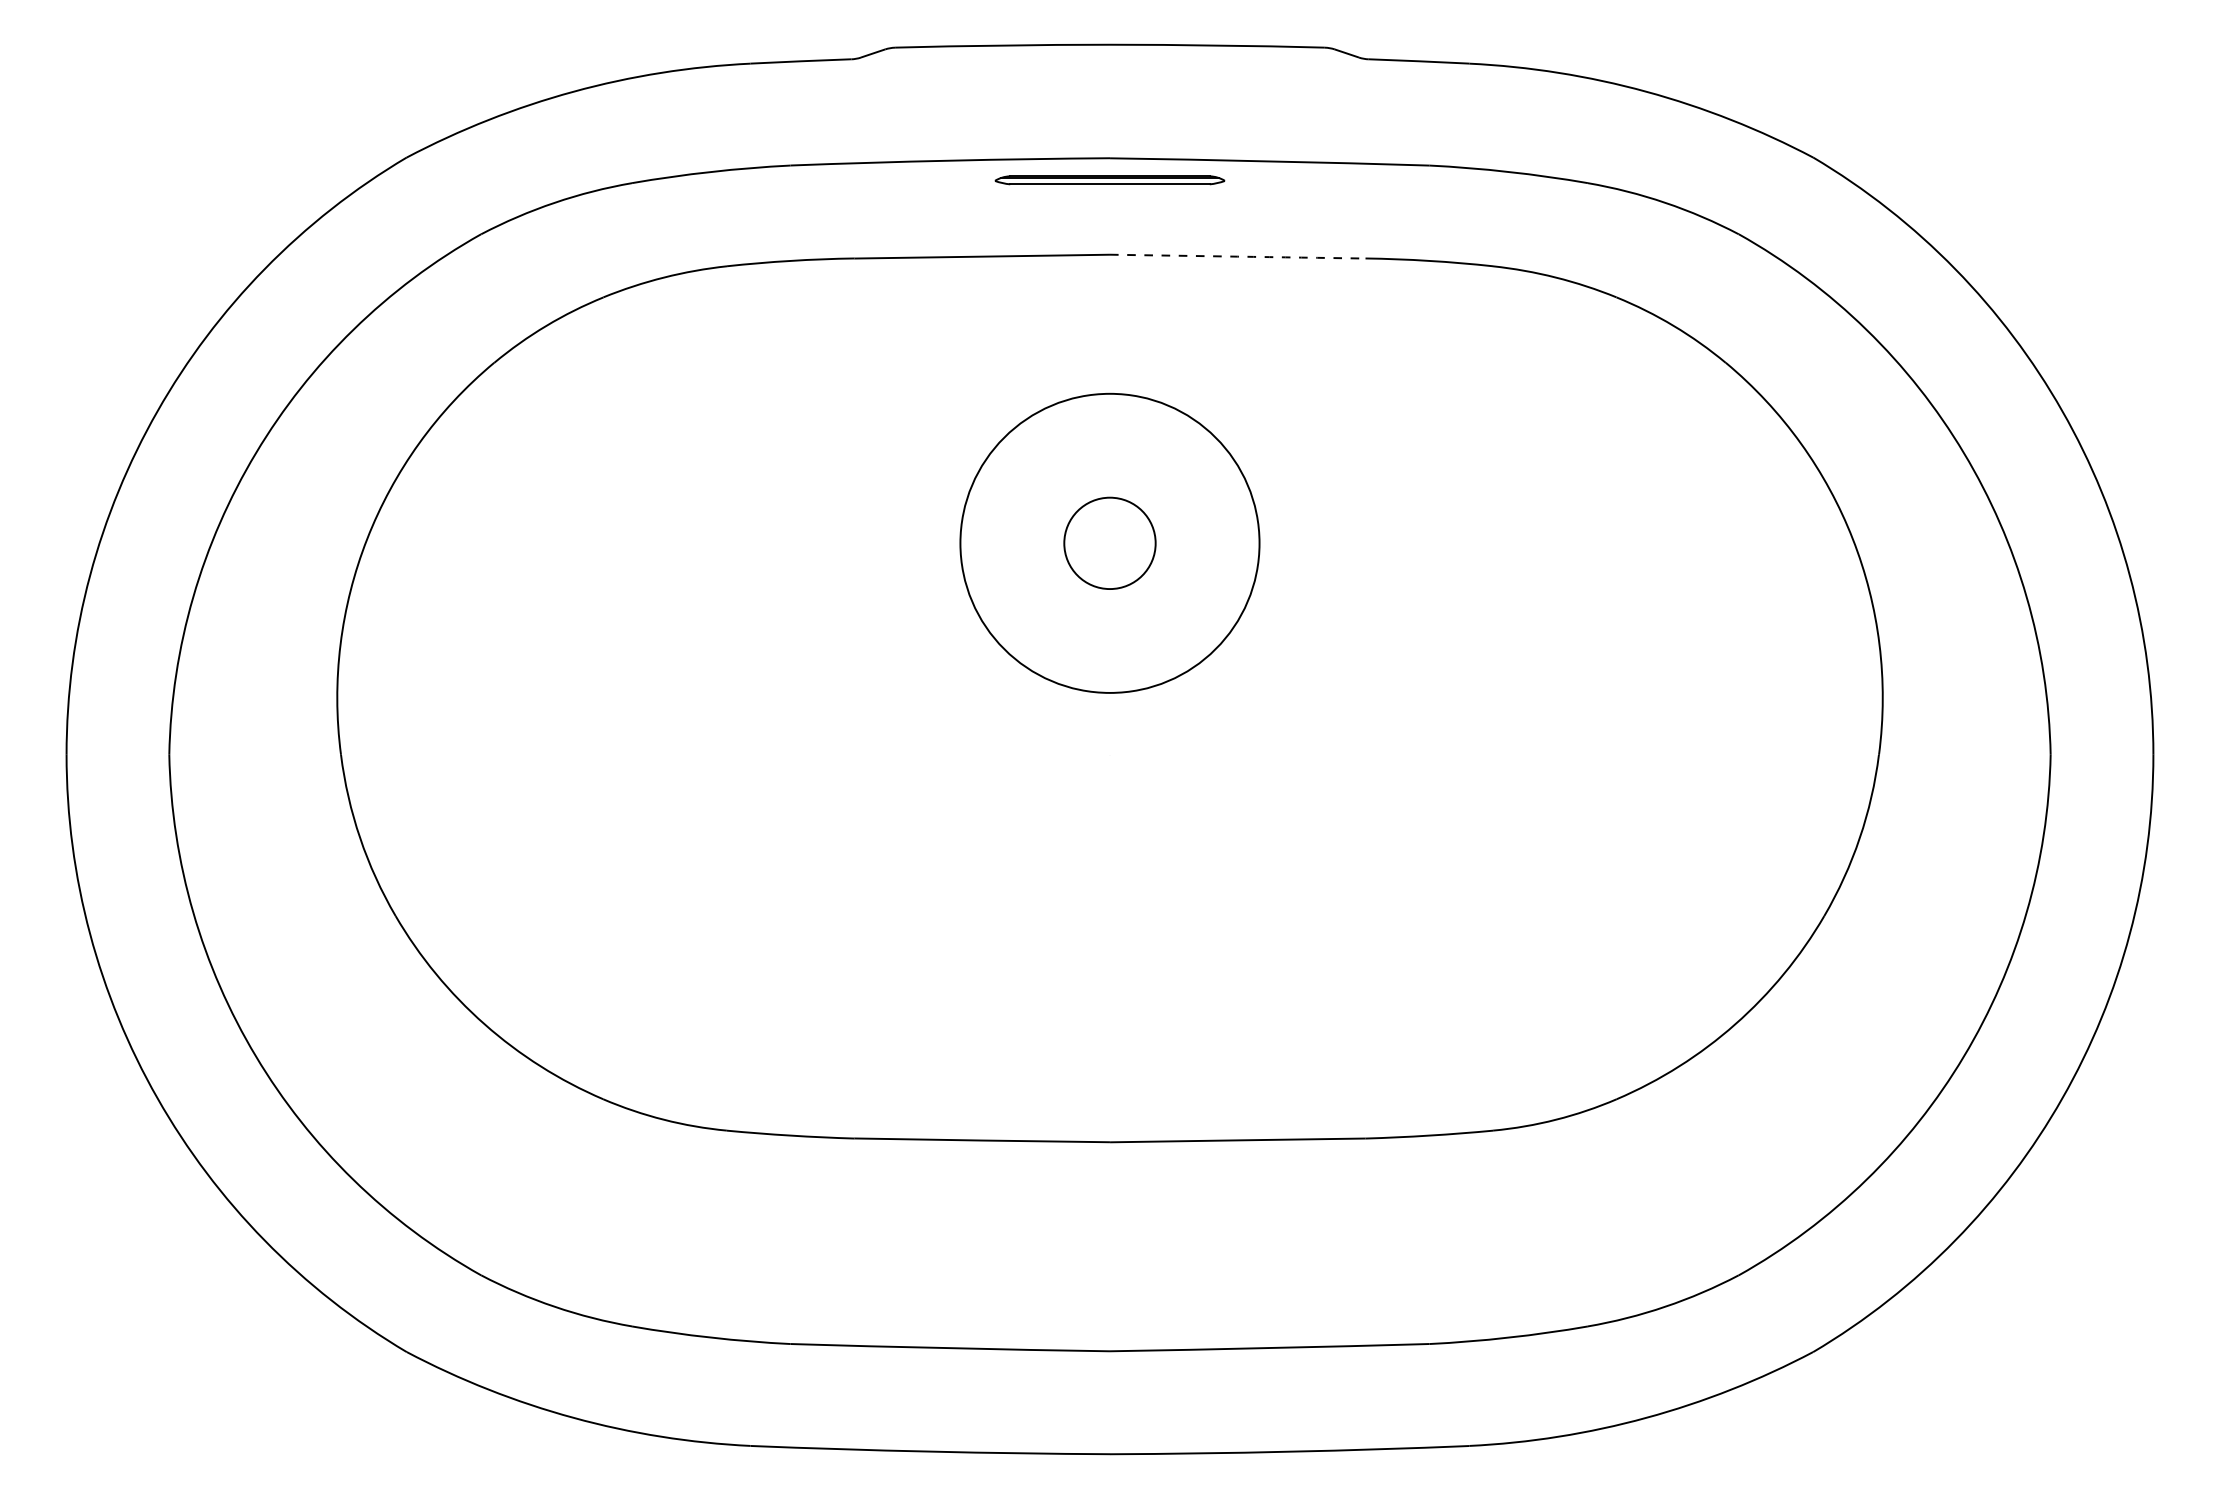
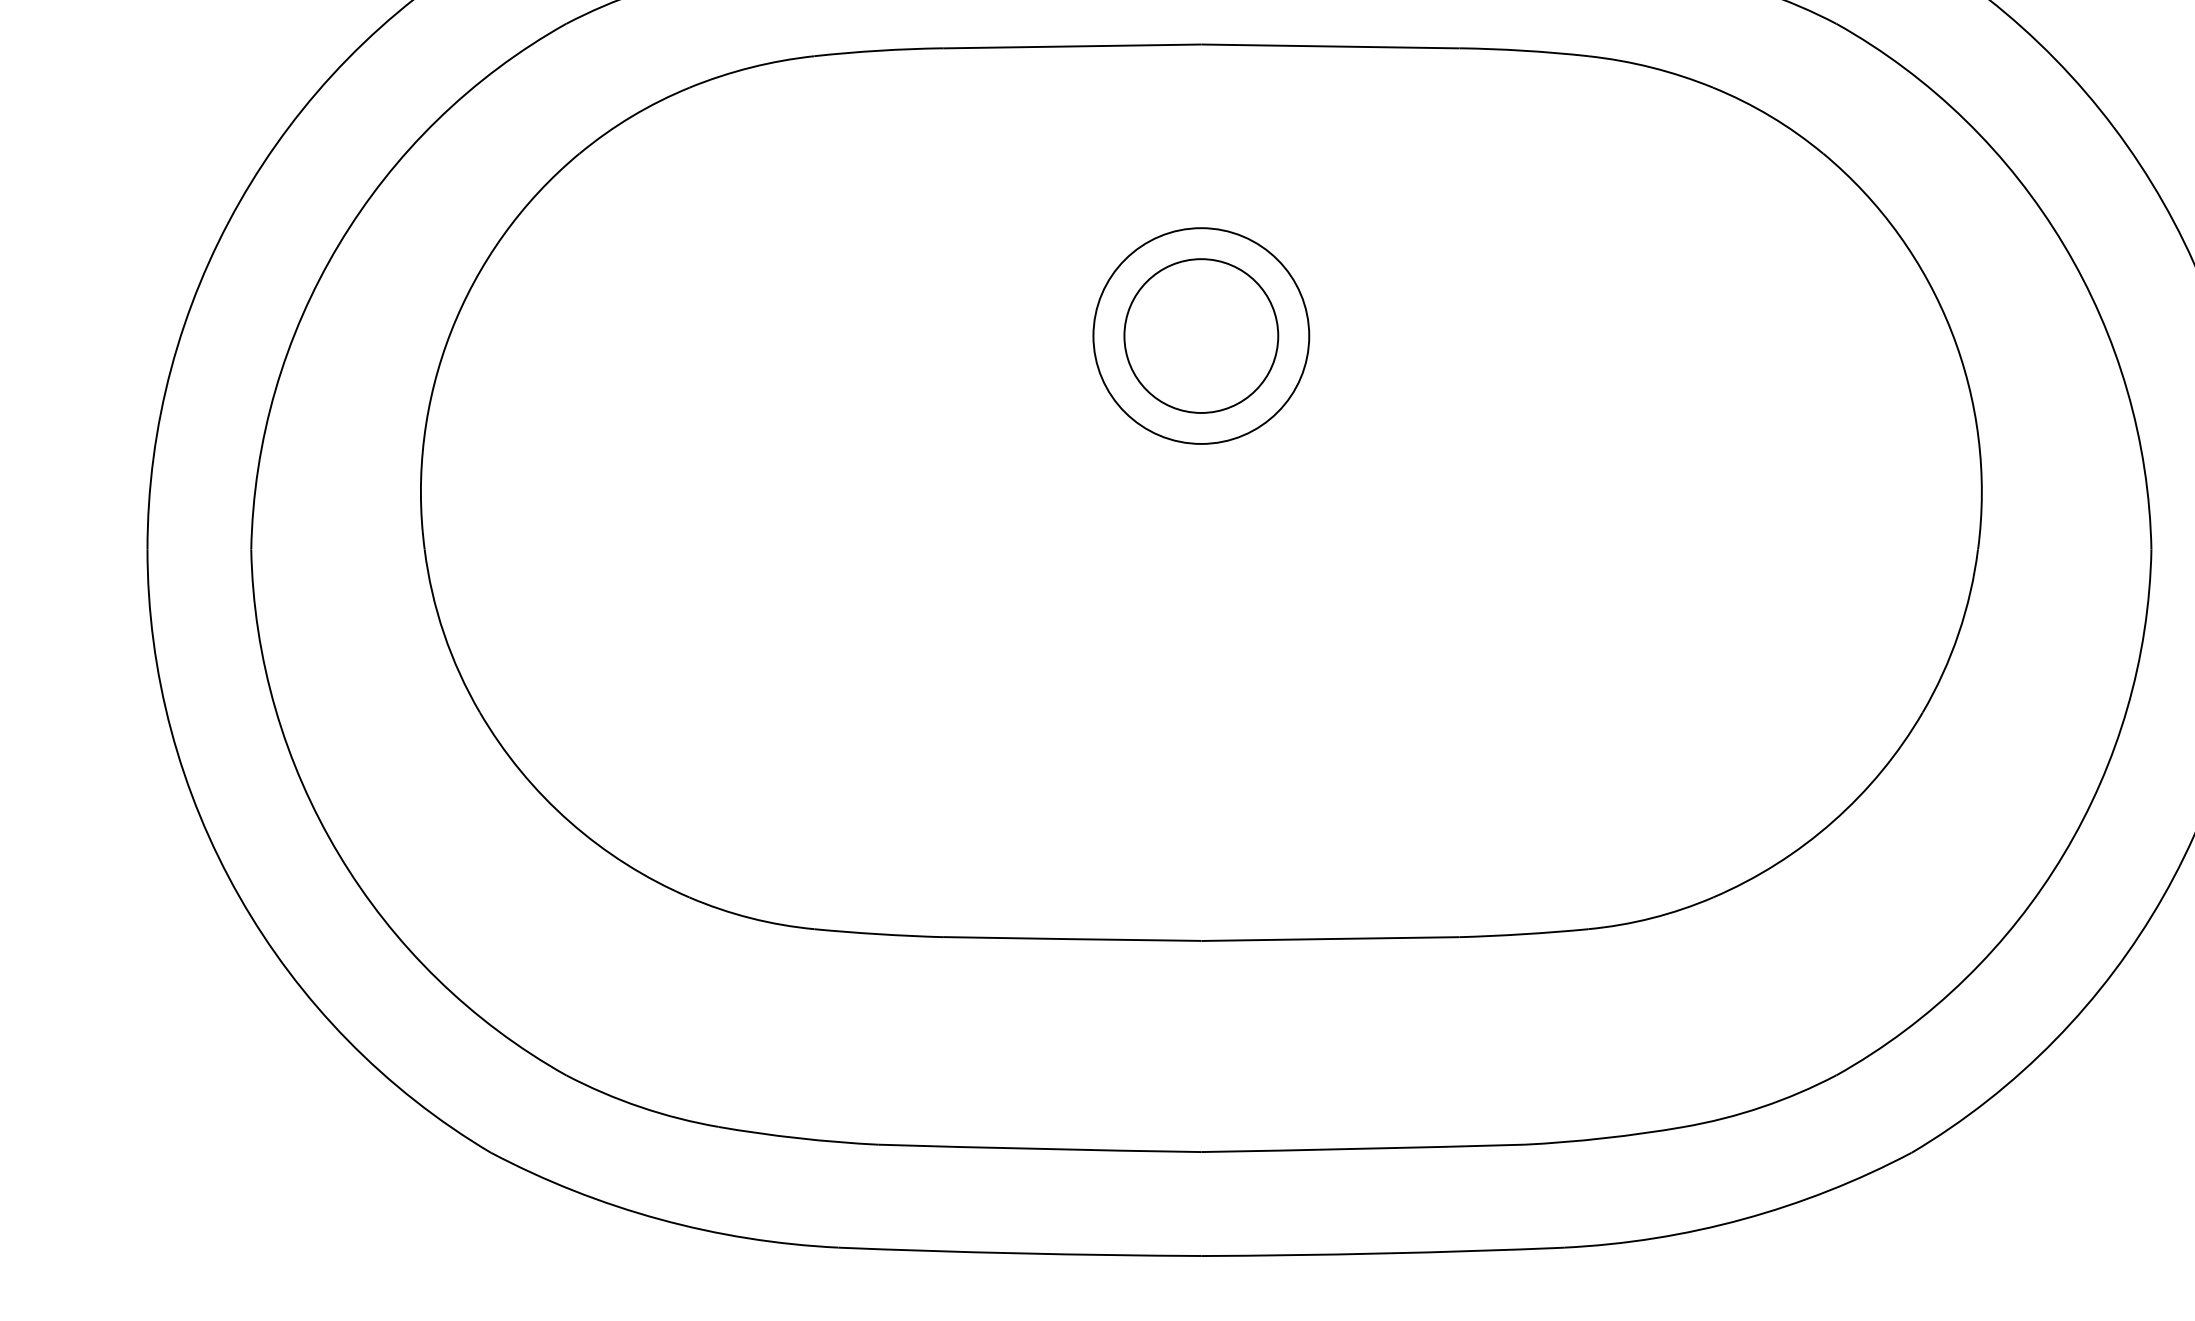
arc: (1237, 256) -> (1330, 46), dashed -> solid
circle: (1109, 543) -> (1200, 336), size x0.71
circle: (1109, 543) -> (1200, 336), size x1.67

